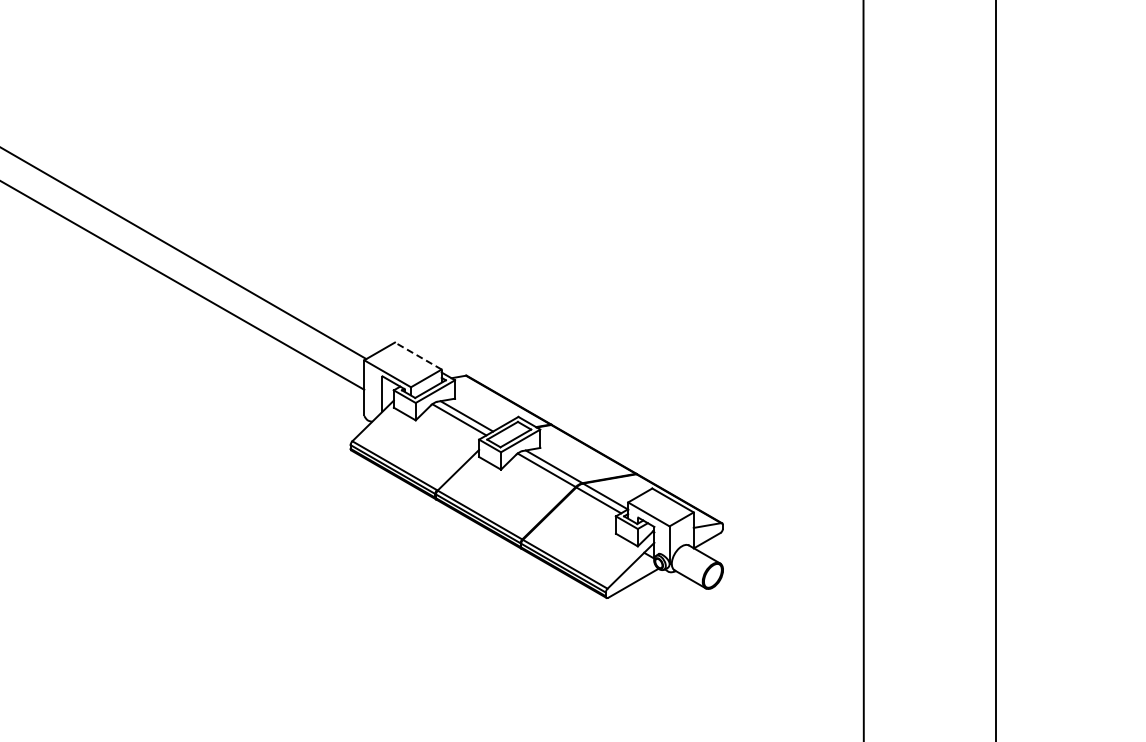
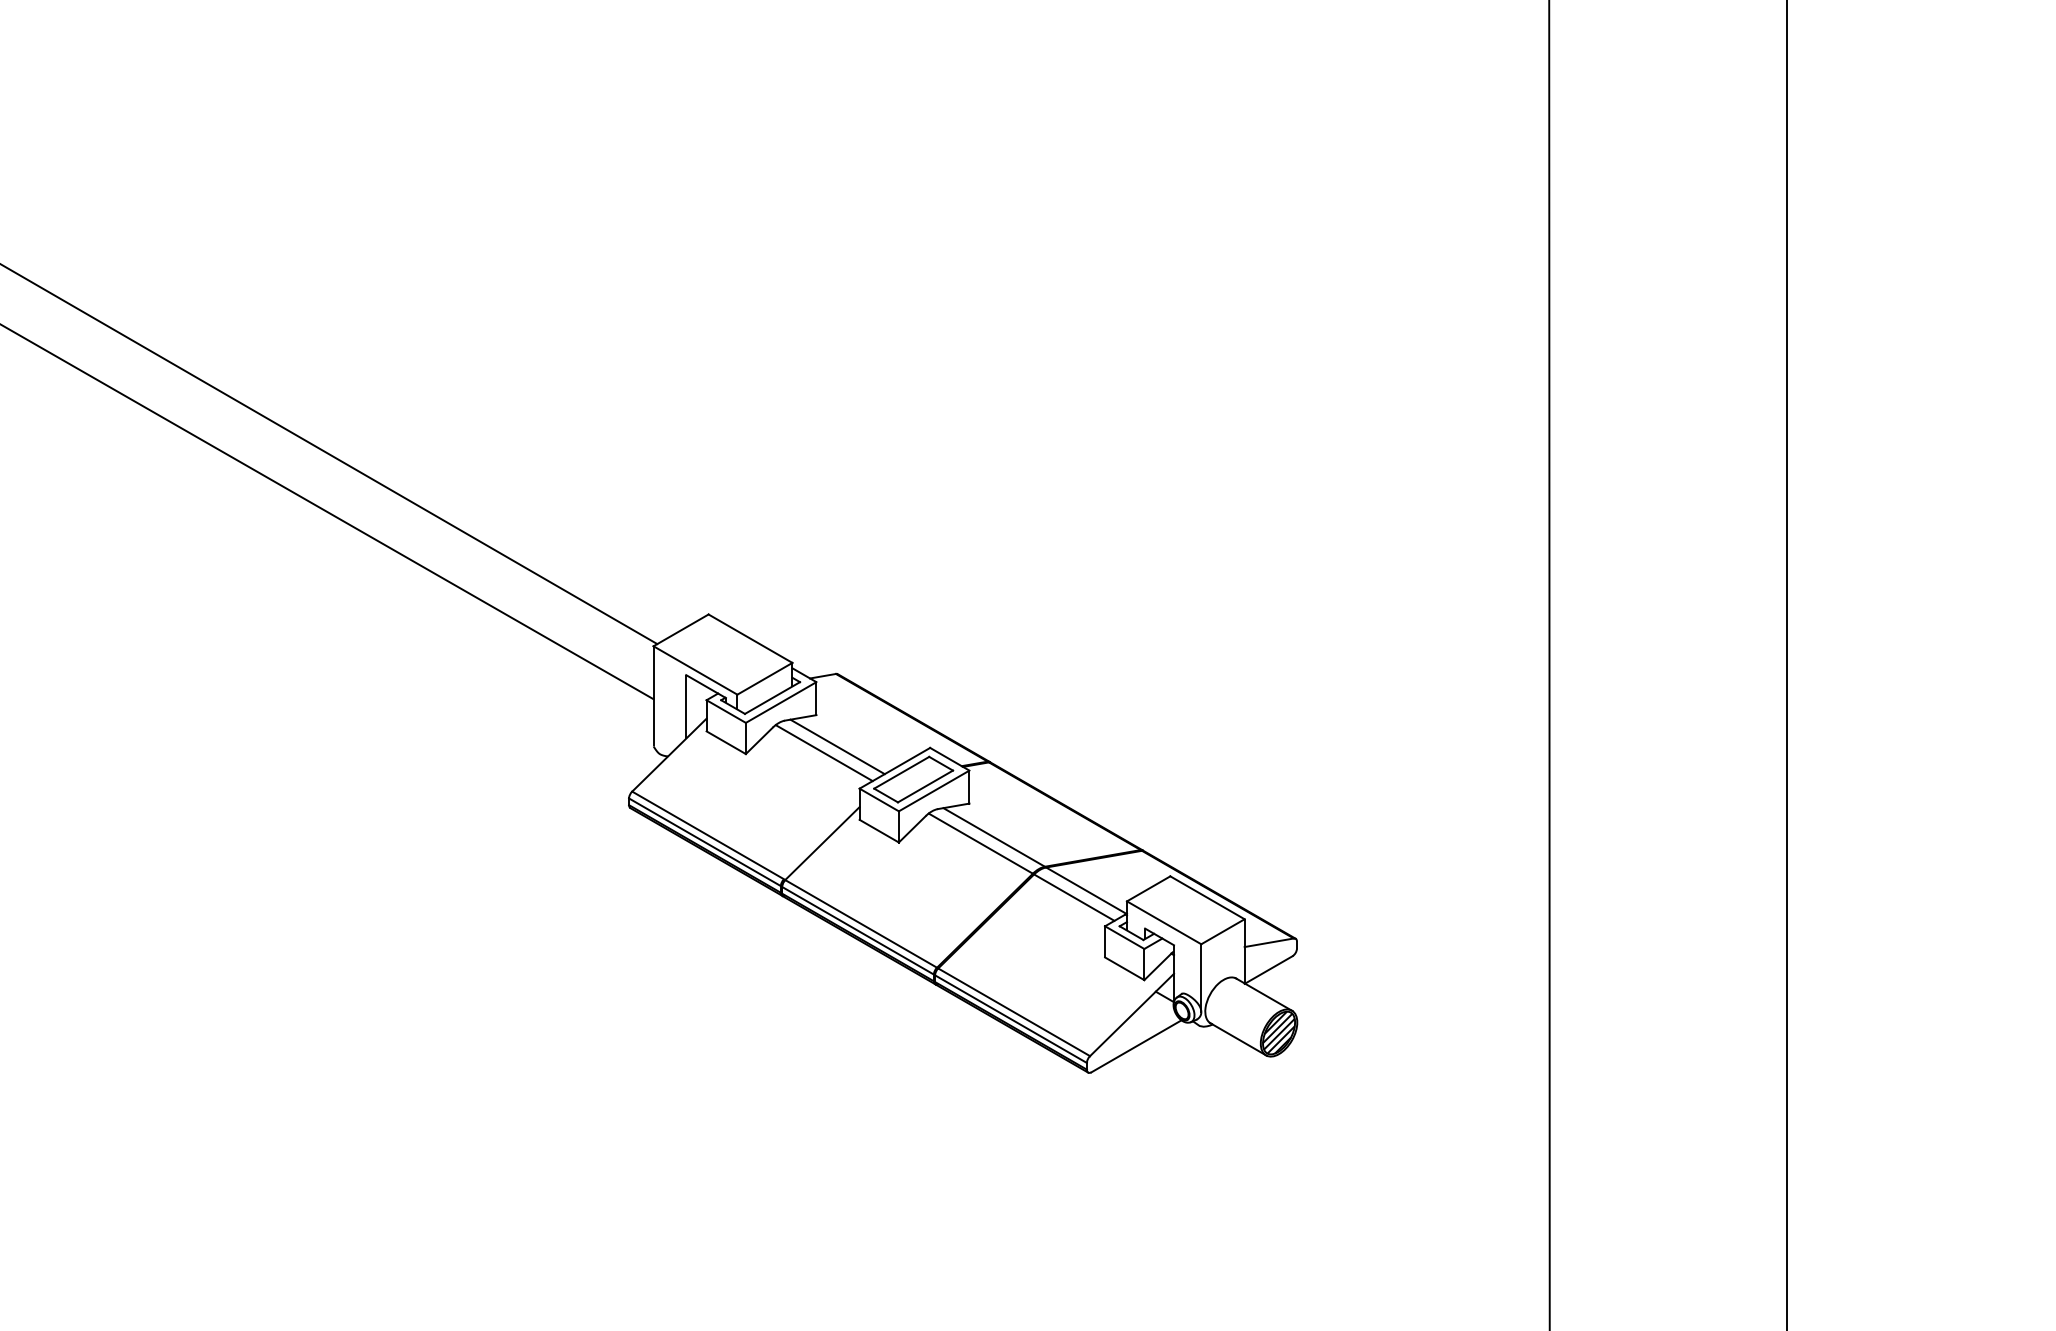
line: (418, 356) -> (750, 639), dashed -> solid
hatch: (712, 575) -> (1278, 1032), added

